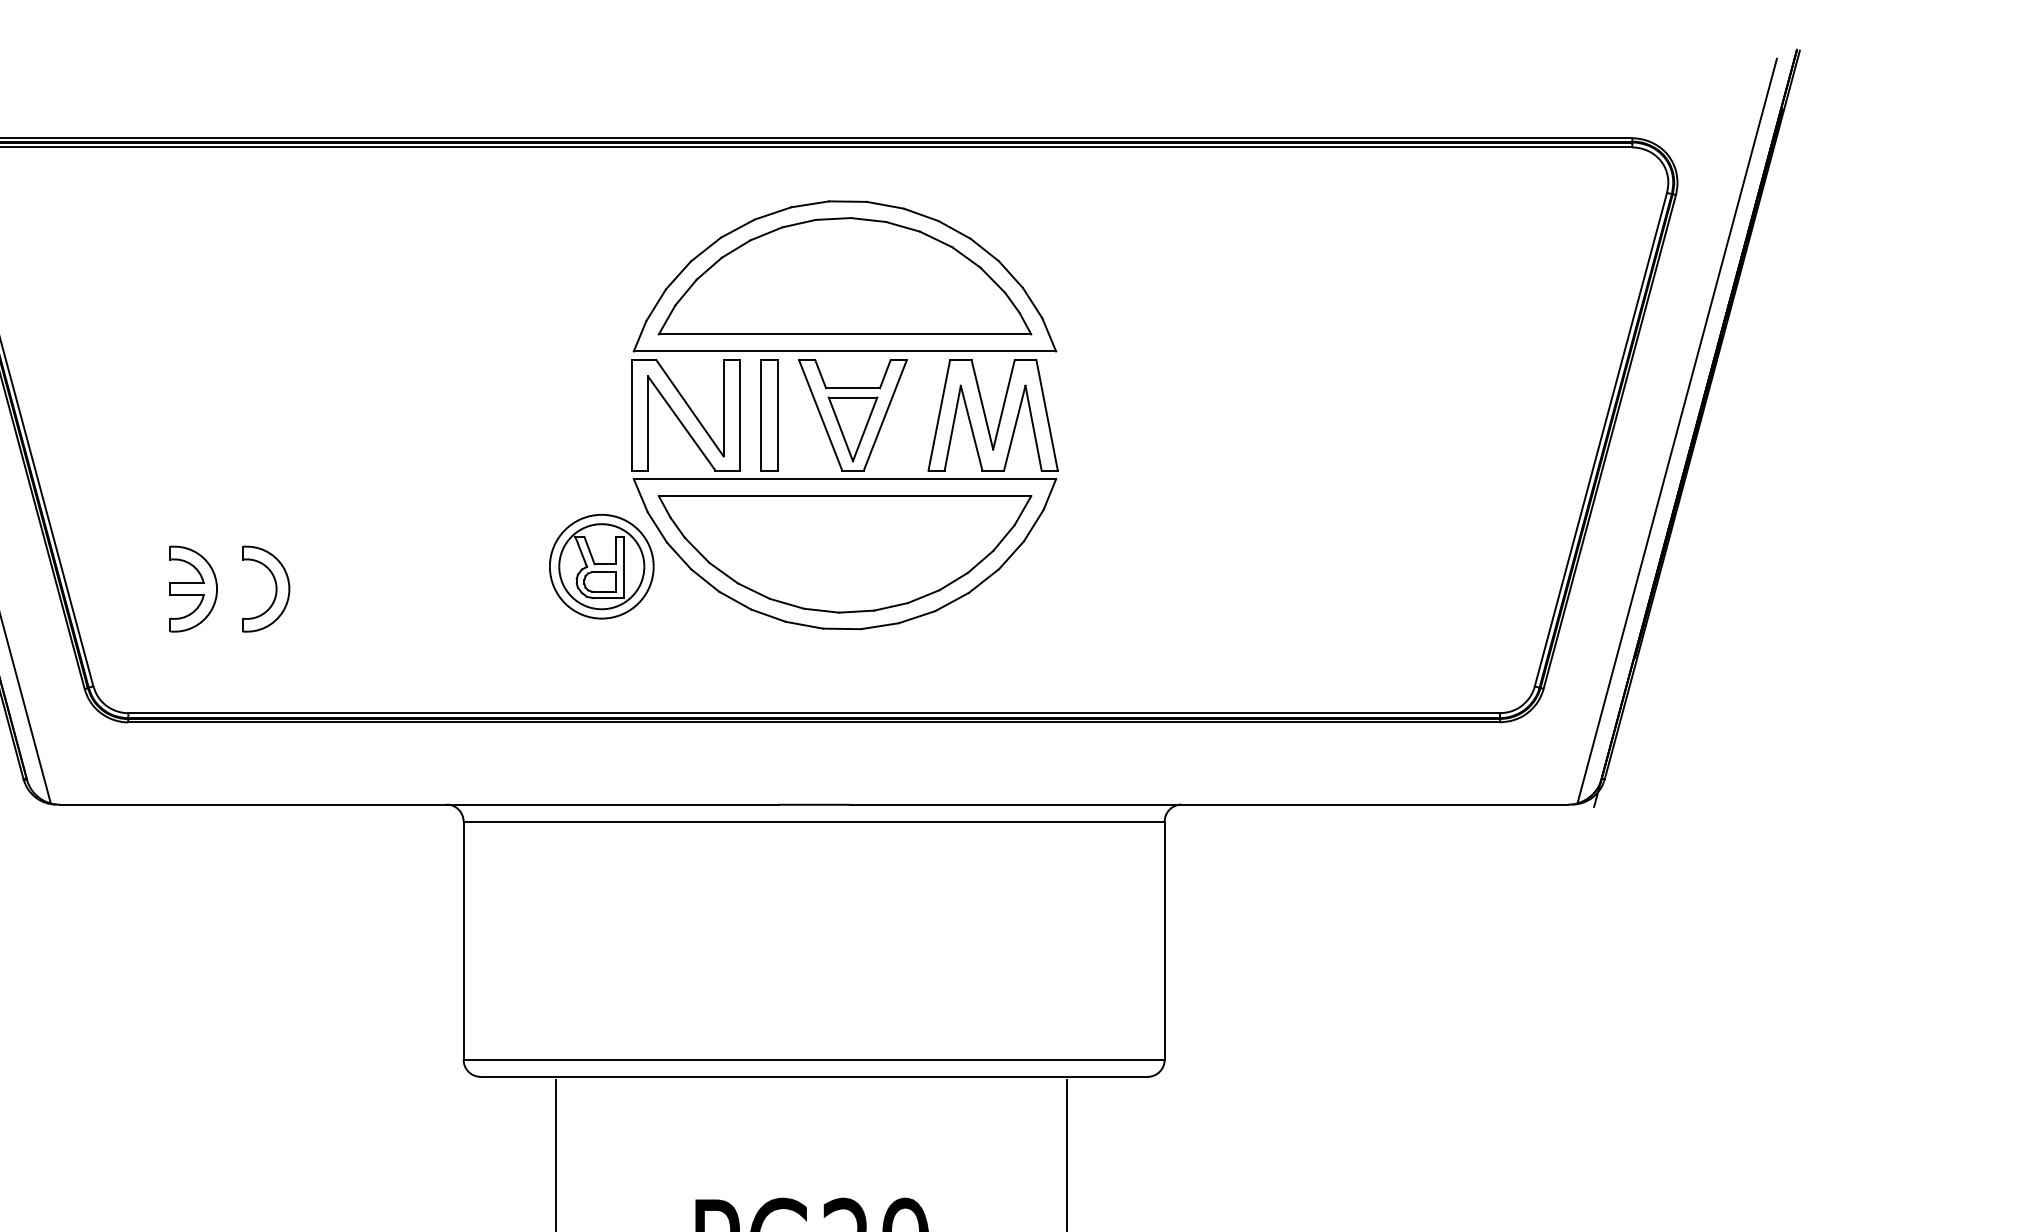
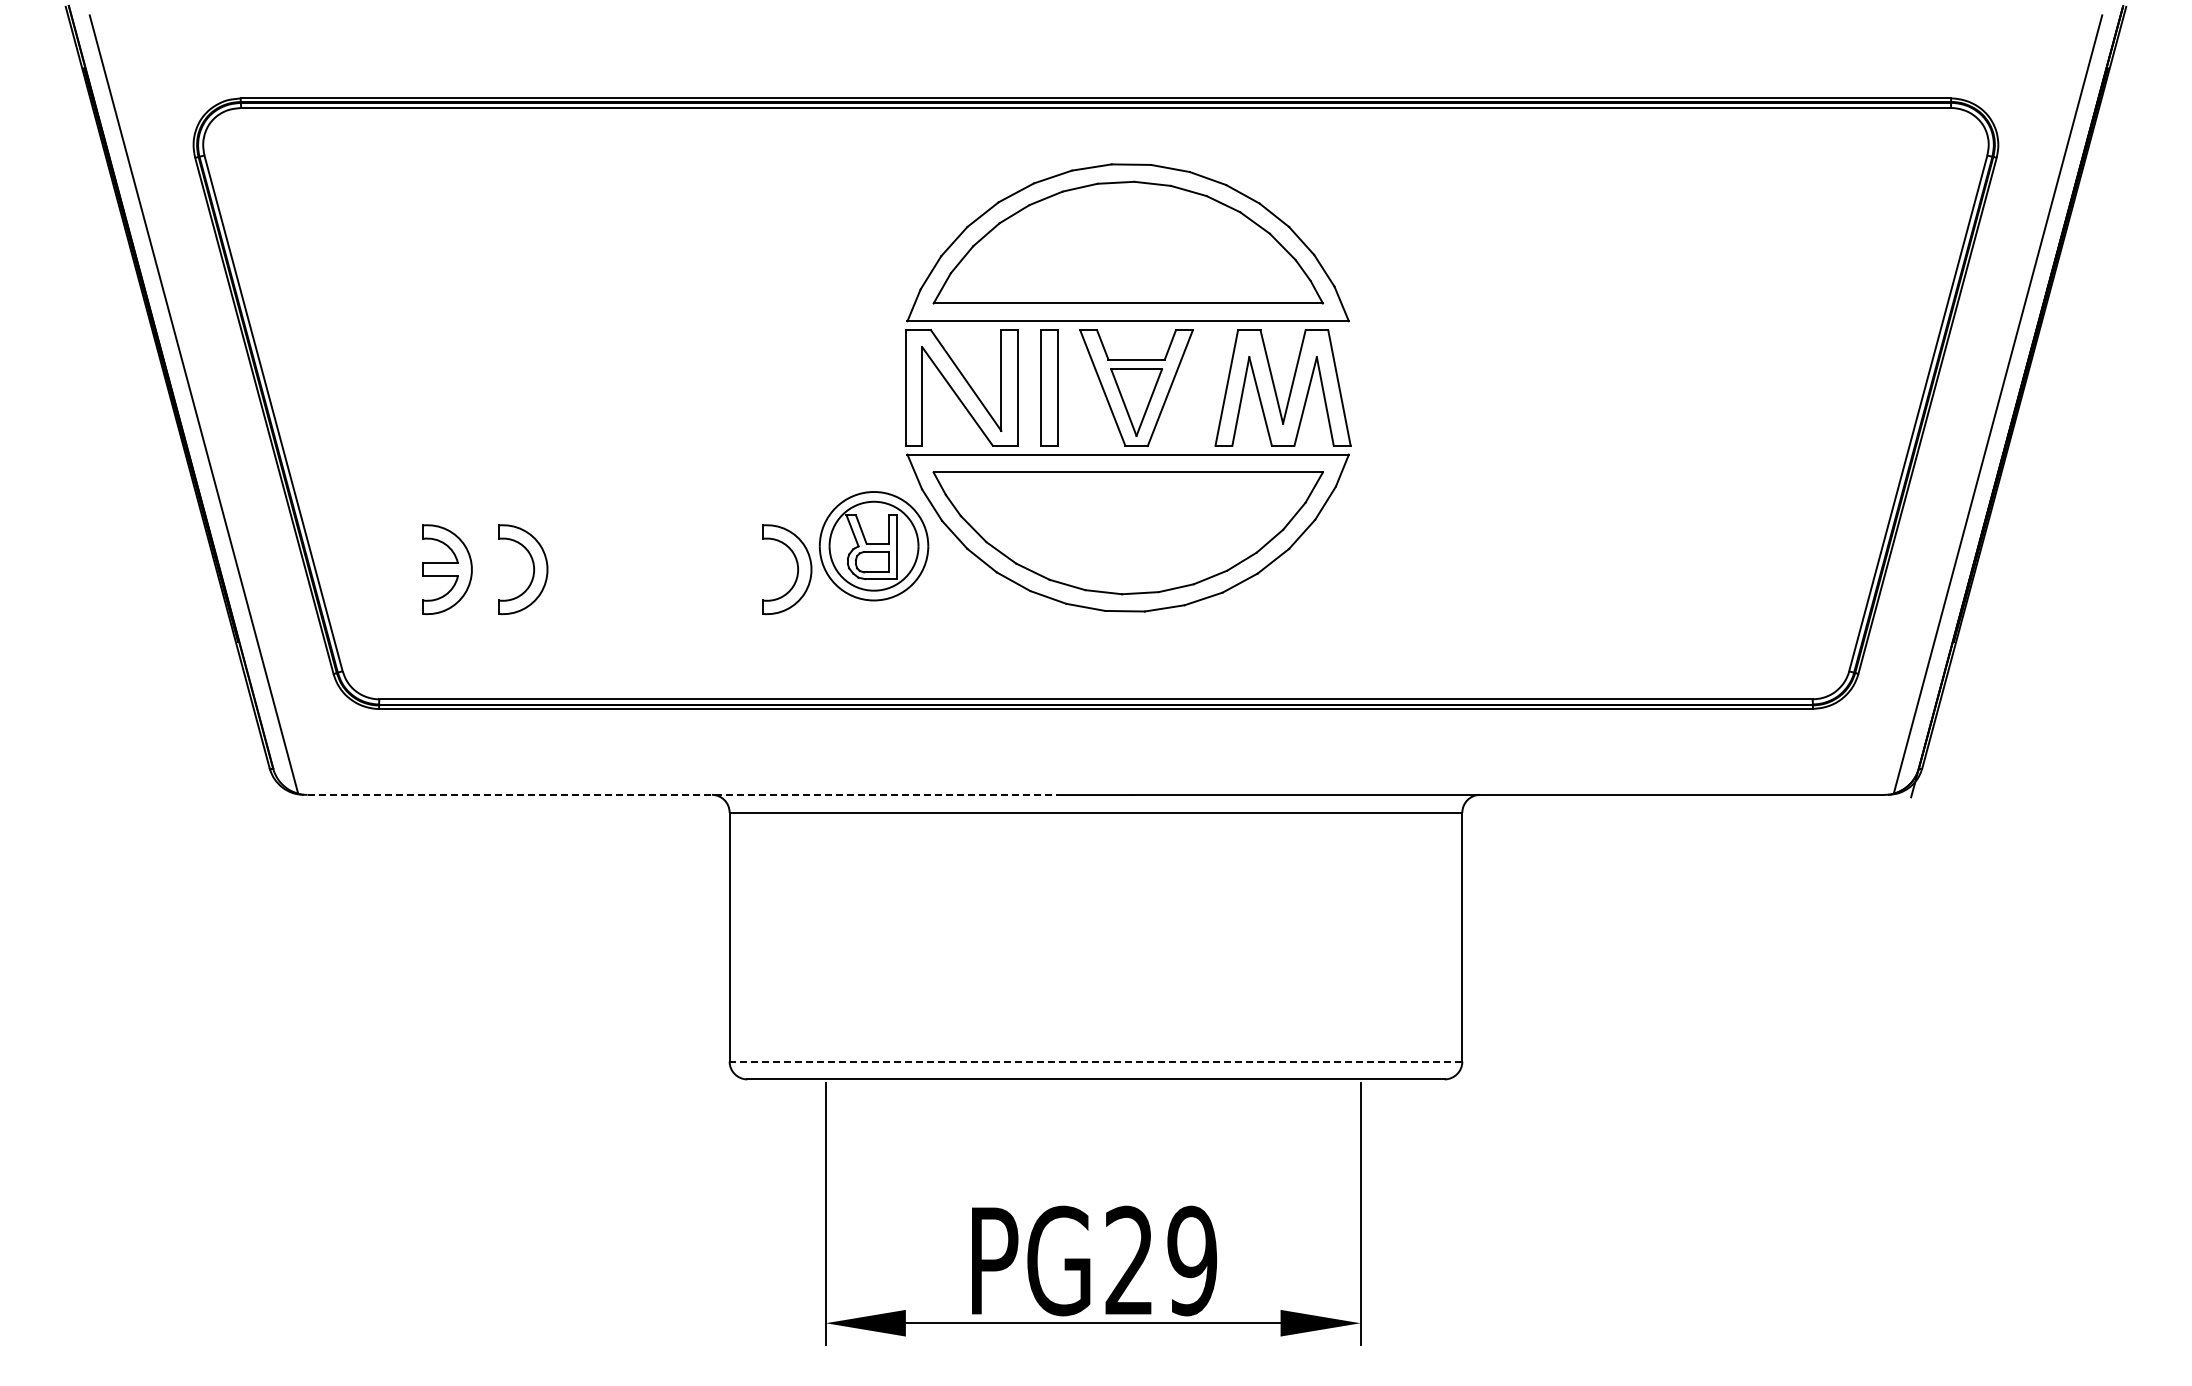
part: (528, 588) -> (797, 569), added
line: (419, 804) -> (683, 794), solid -> dashed
line: (813, 1059) -> (1095, 1061), solid -> dashed

